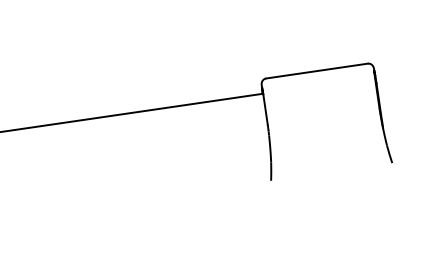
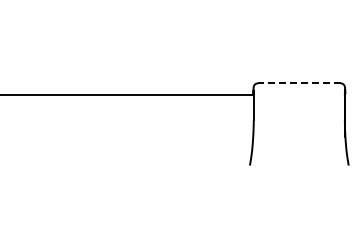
line: (316, 71) -> (298, 83), solid -> dashed

